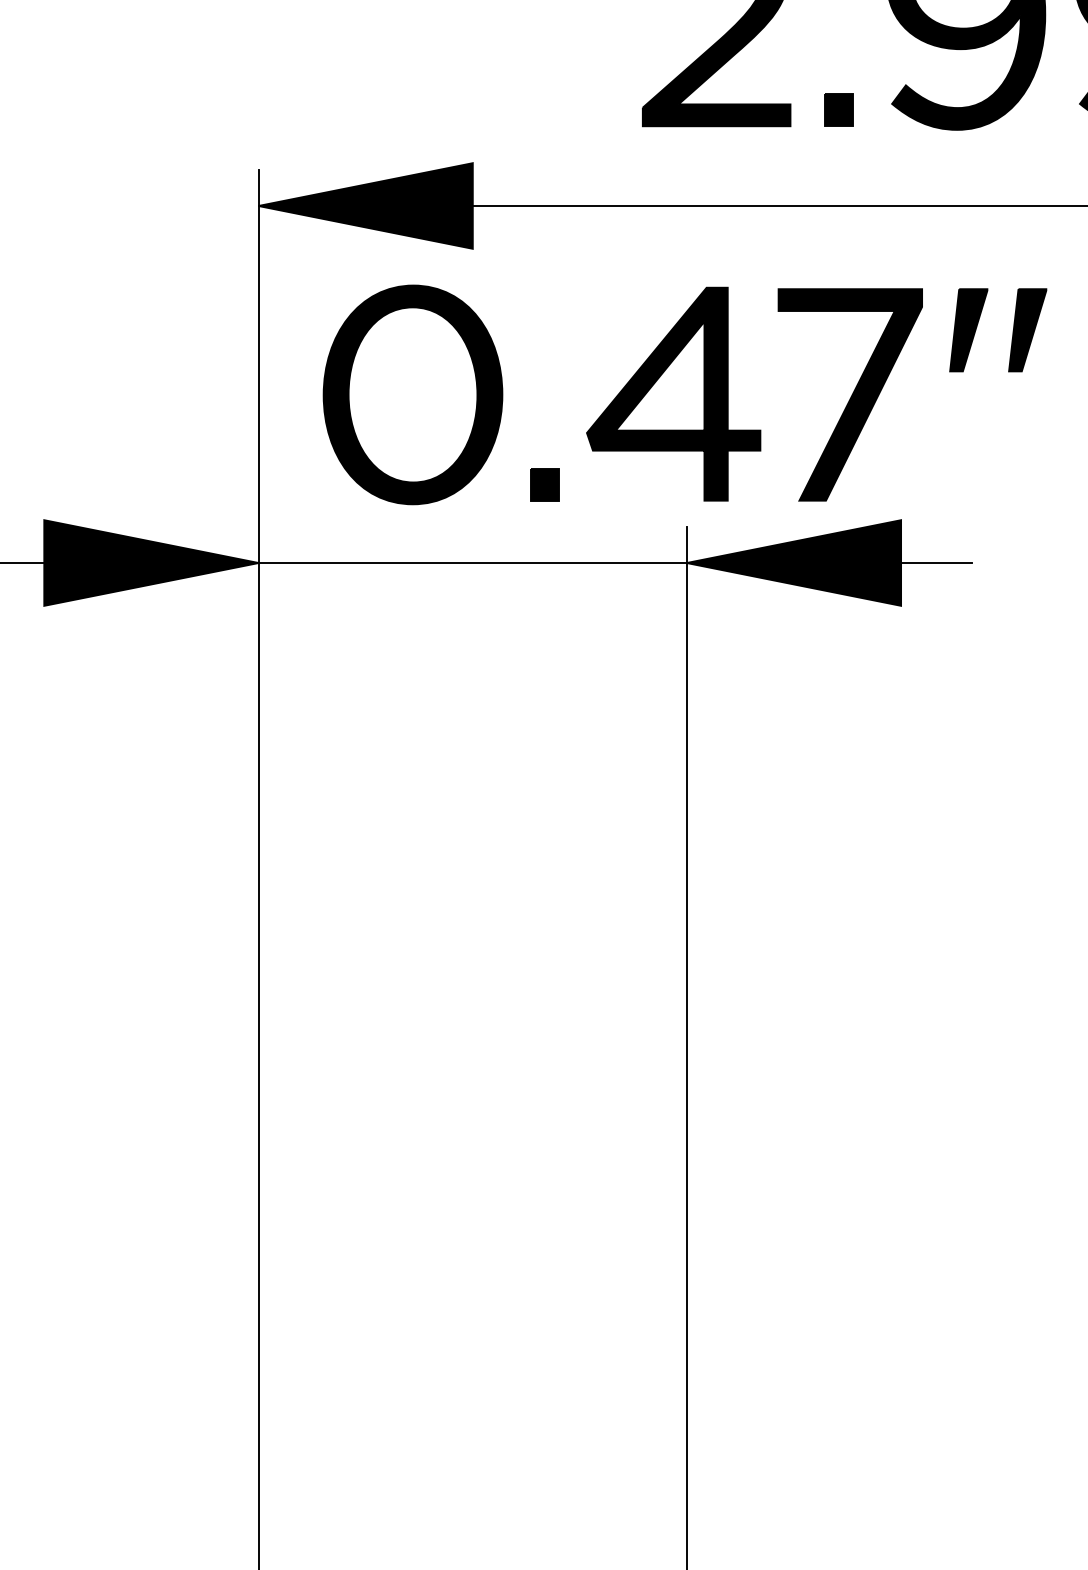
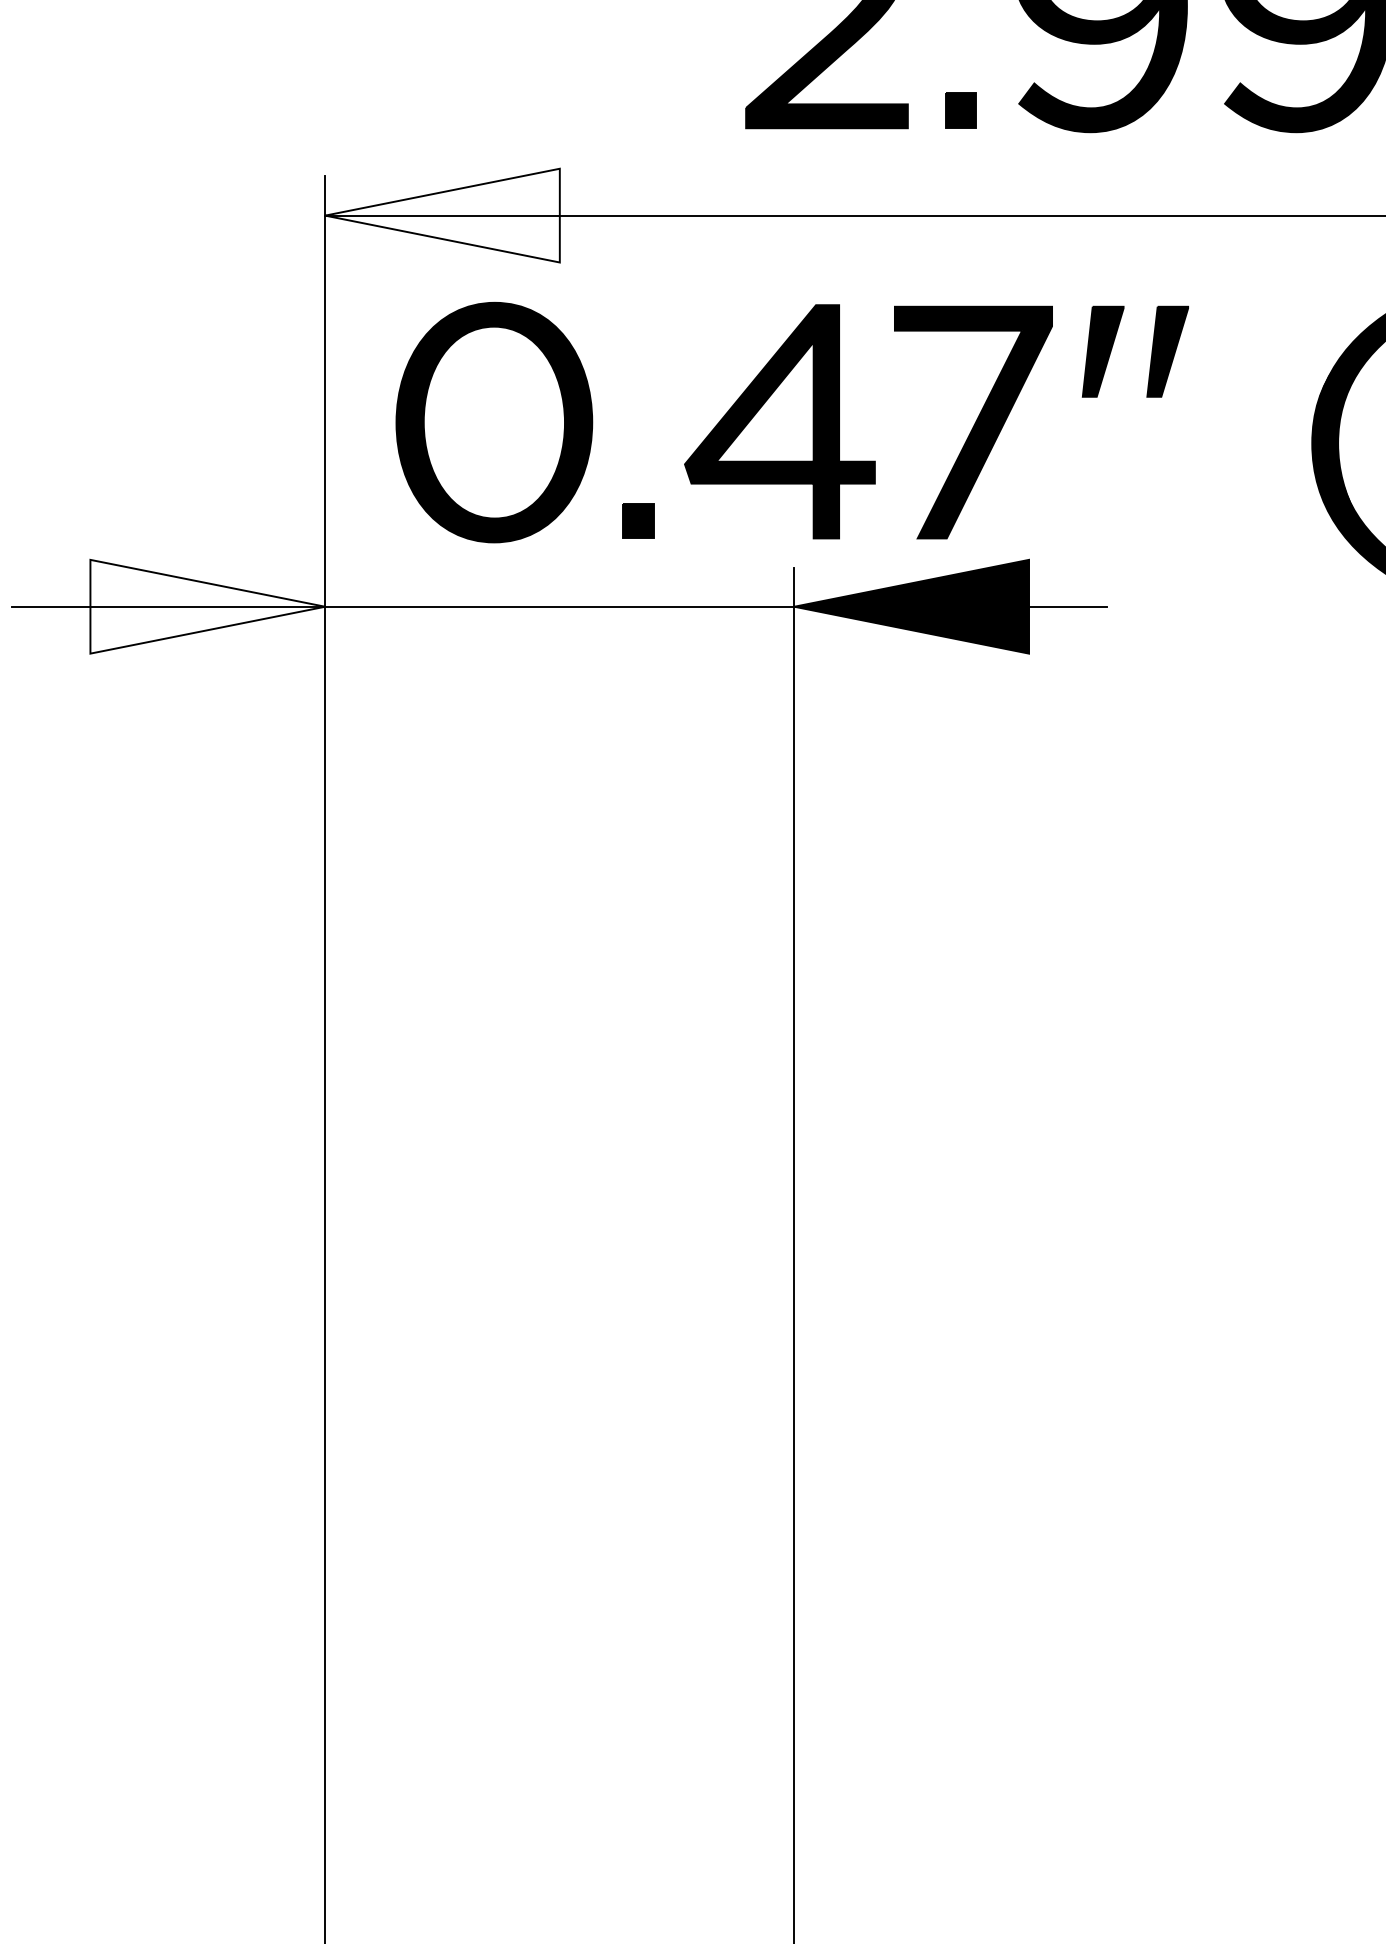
fill: (365, 205) -> (442, 215), removed
fill: (151, 562) -> (207, 606), removed

